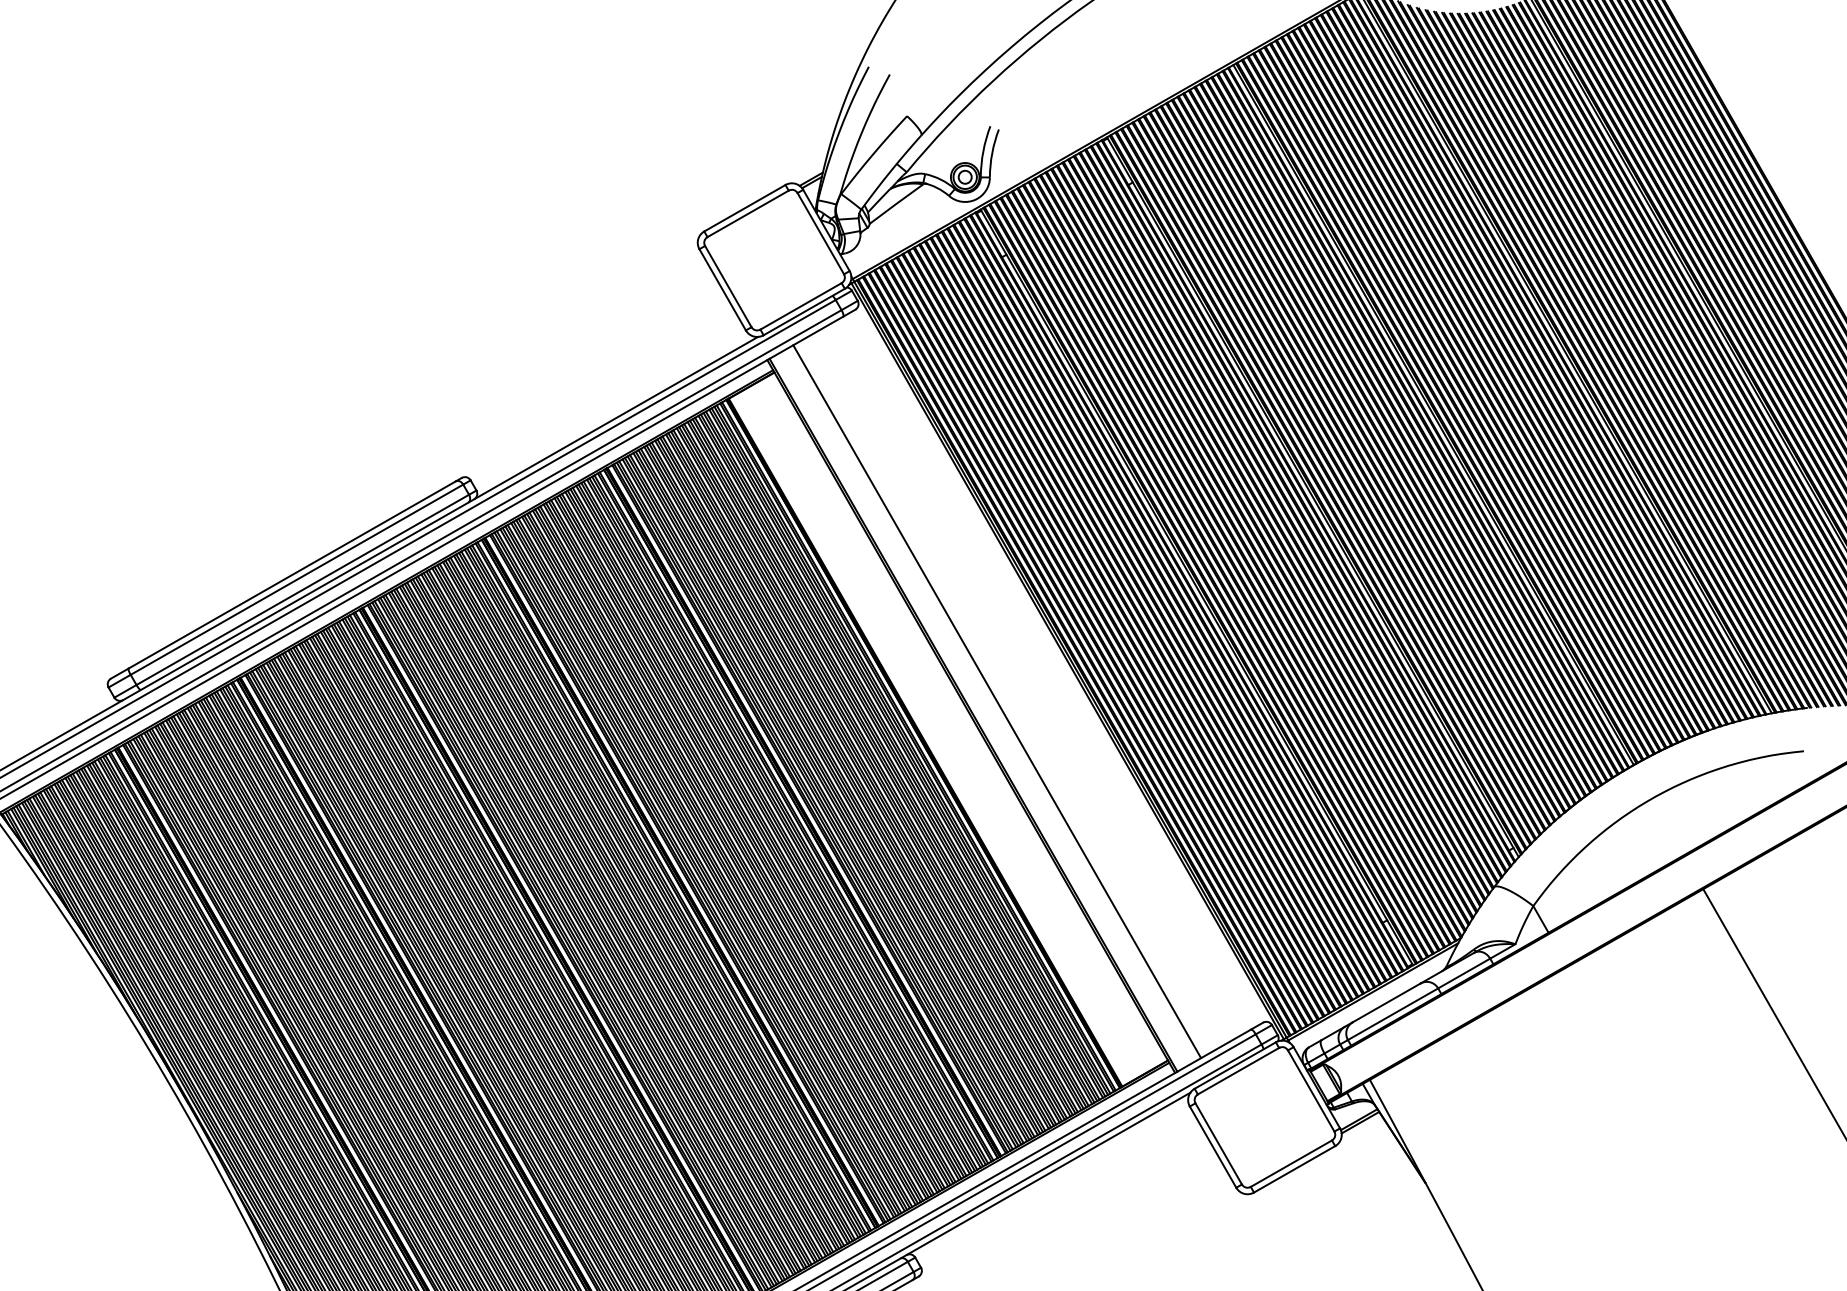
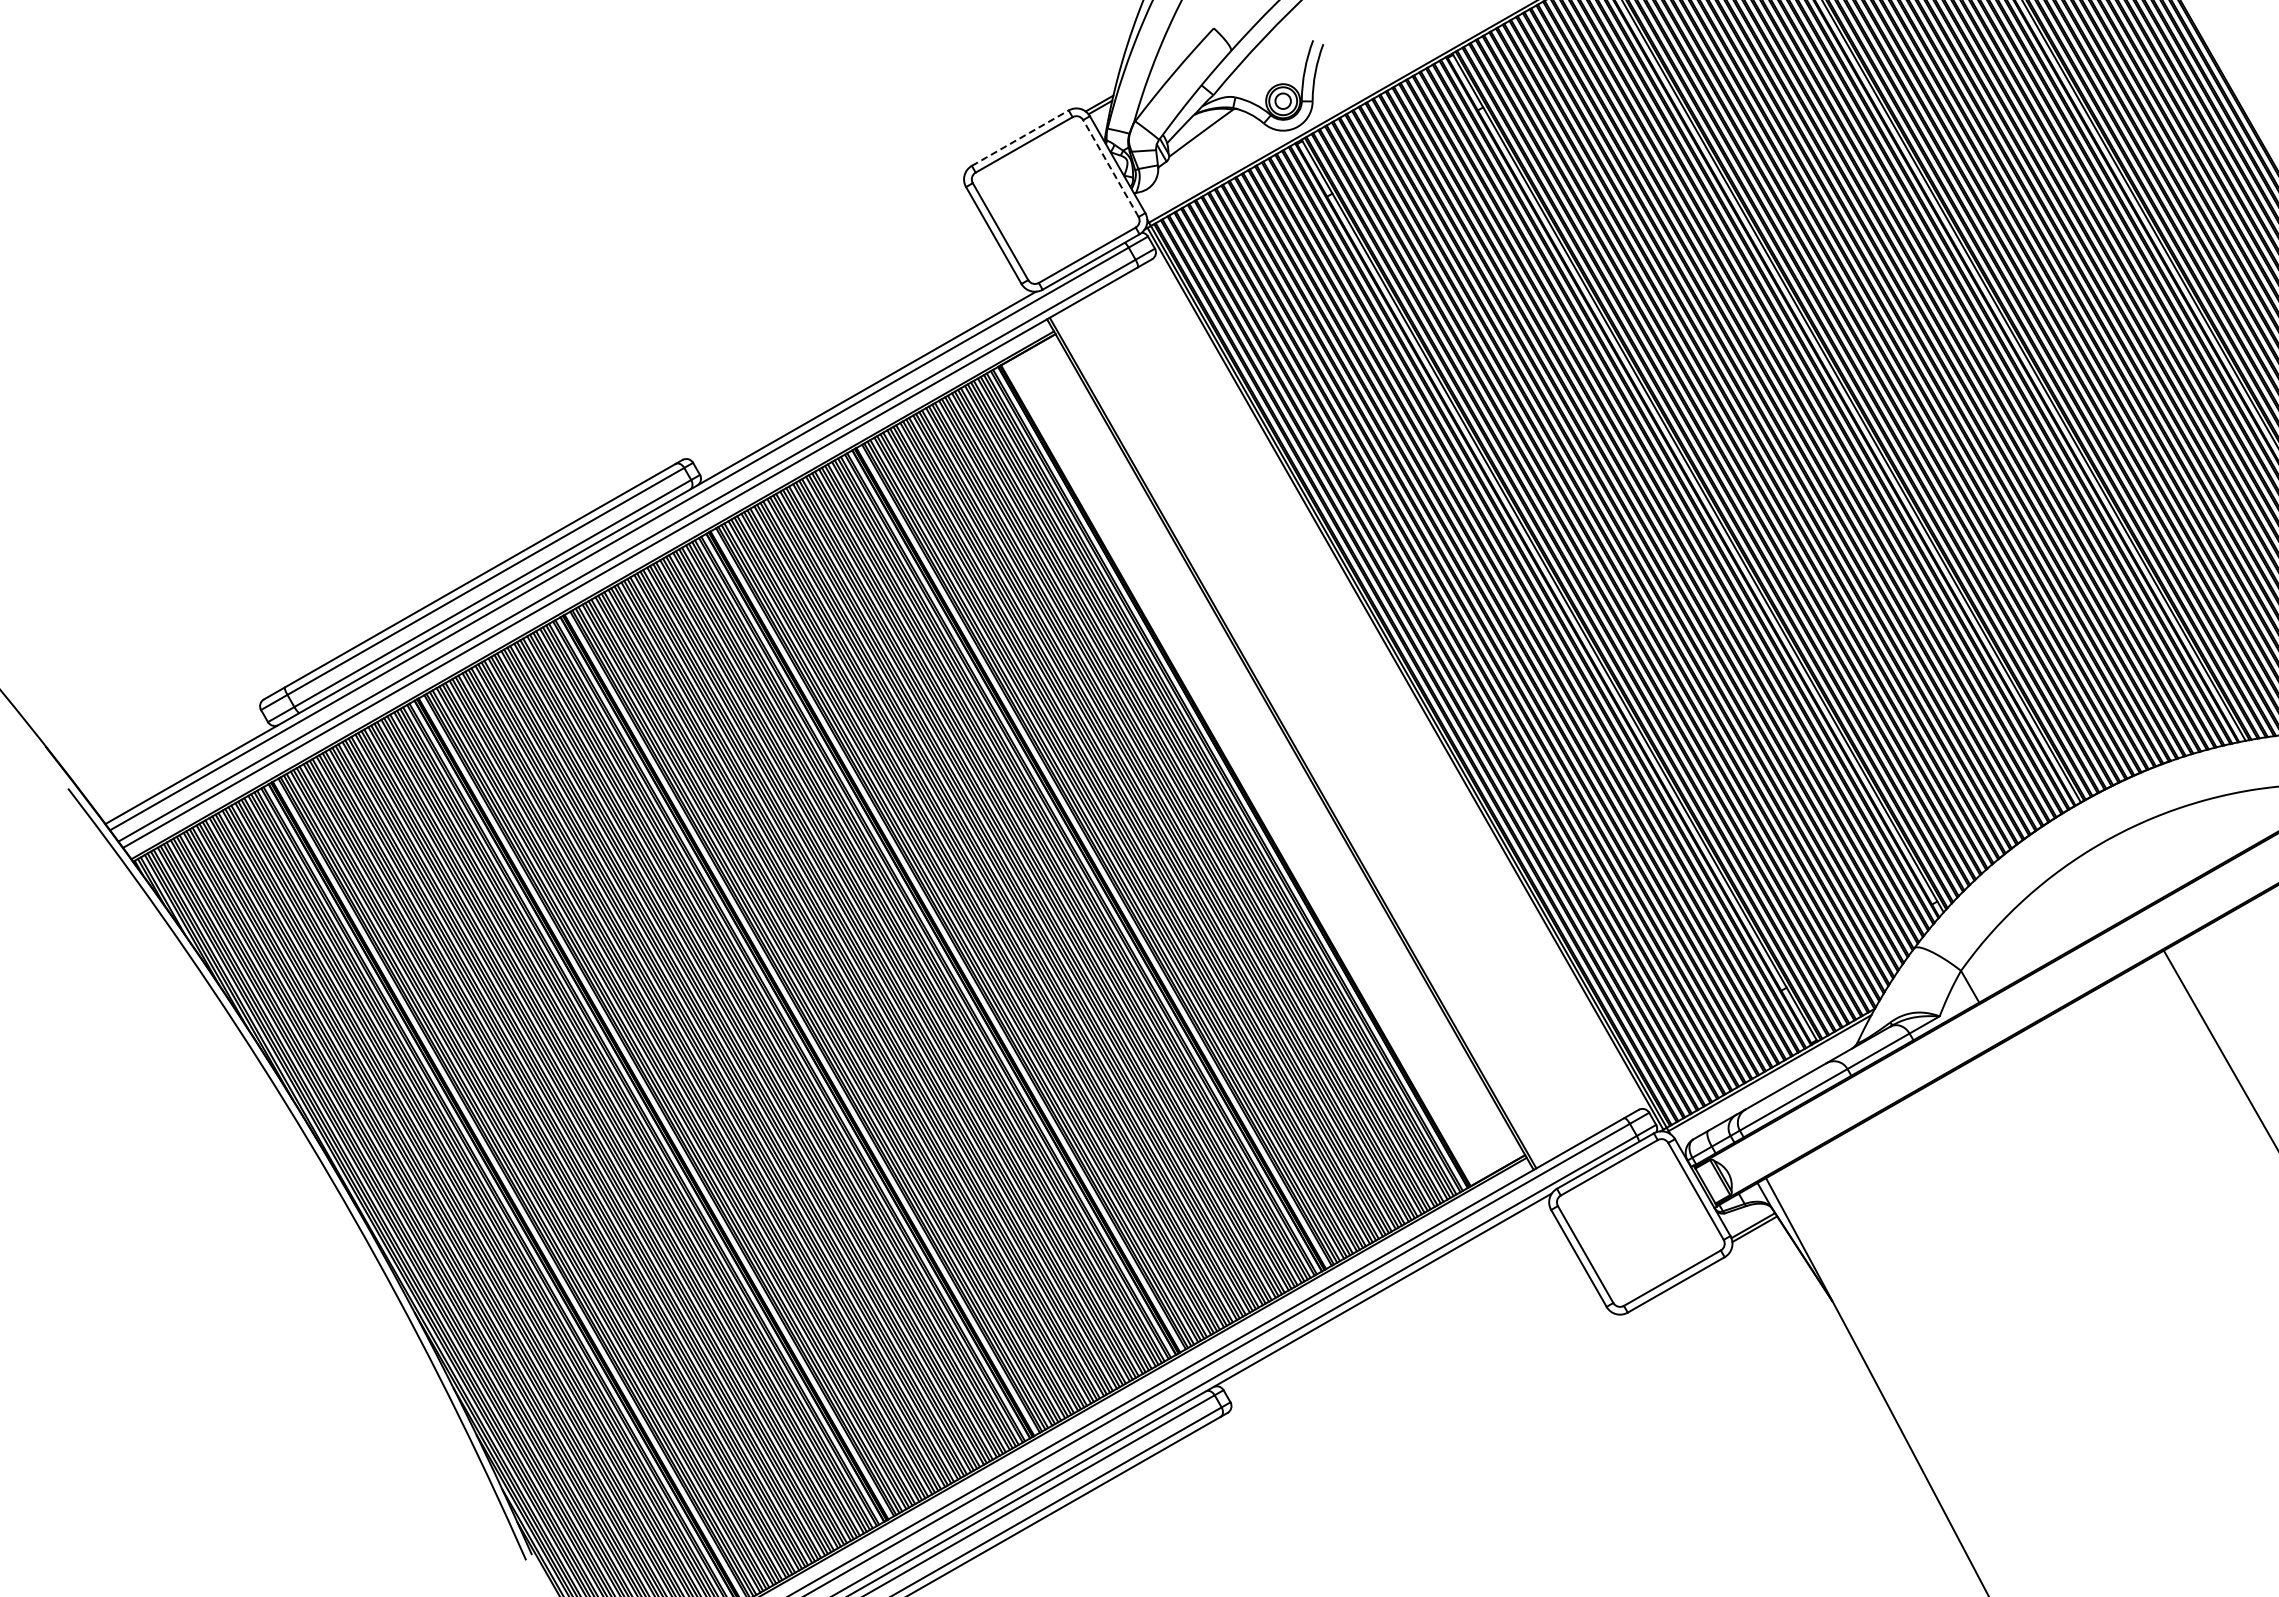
line: (745, 208) -> (1020, 138), solid -> dashed
line: (820, 233) -> (1110, 168), solid -> dashed
line: (997, 701) -> (1321, 726), removed

